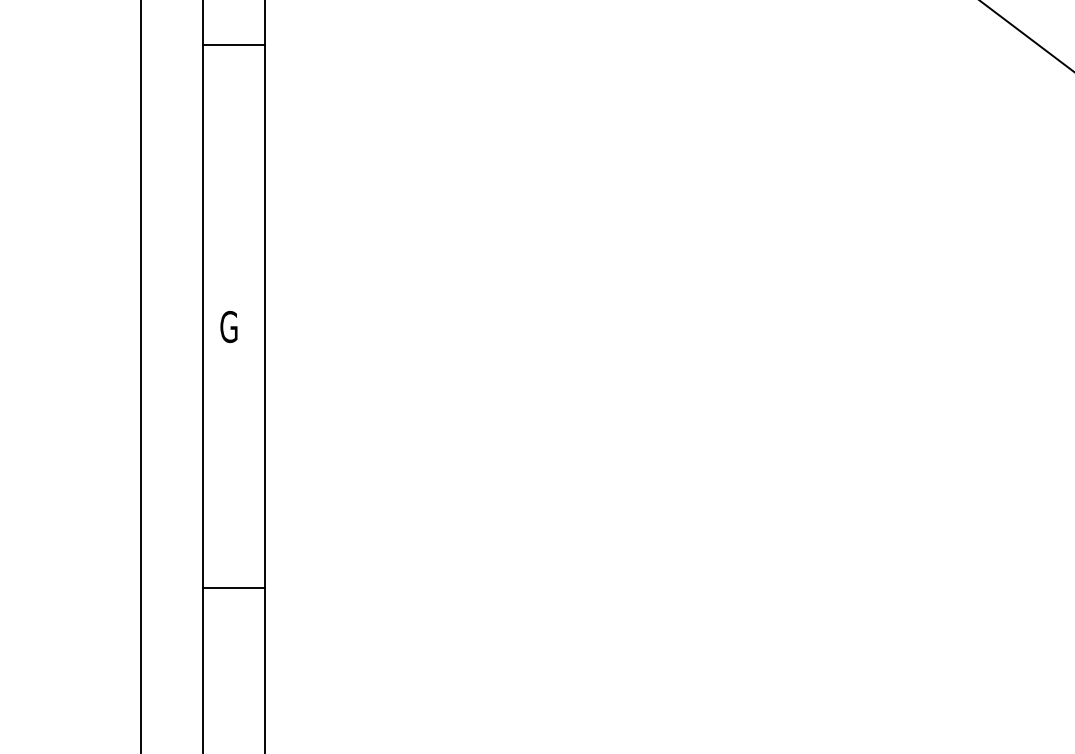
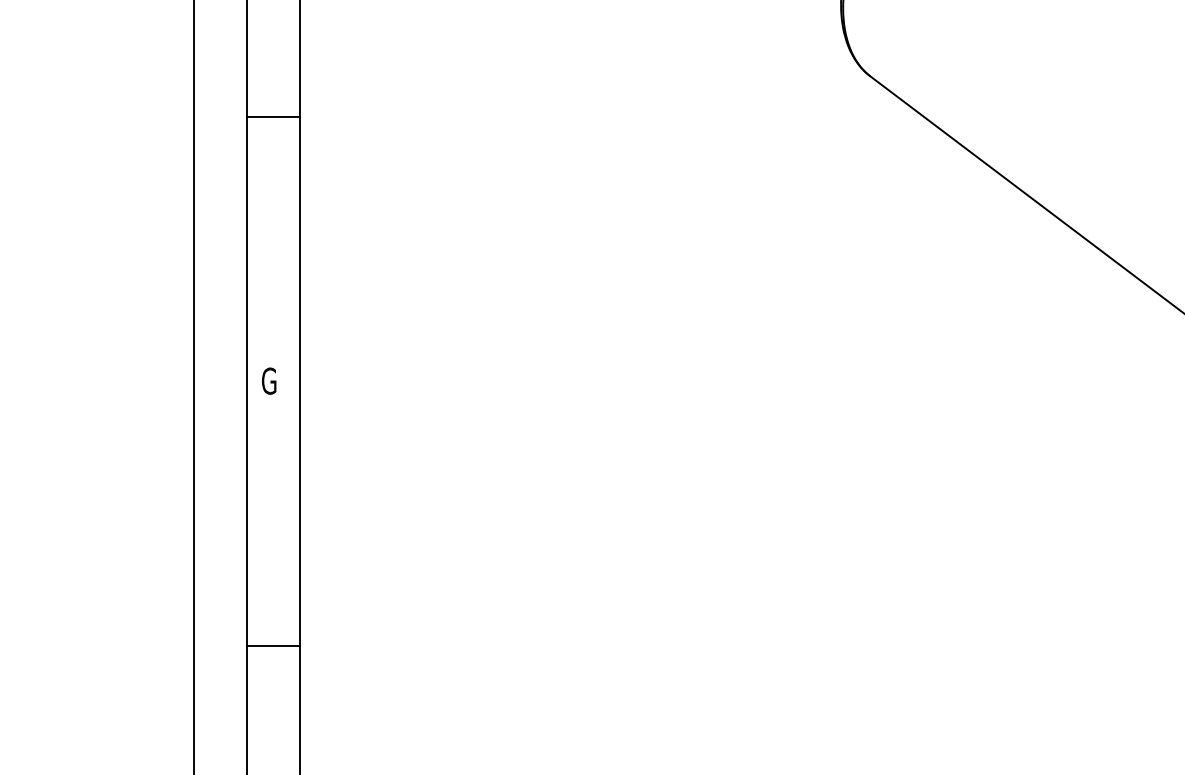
line: (234, 44) -> (273, 116), moved
line: (234, 587) -> (273, 645), moved

